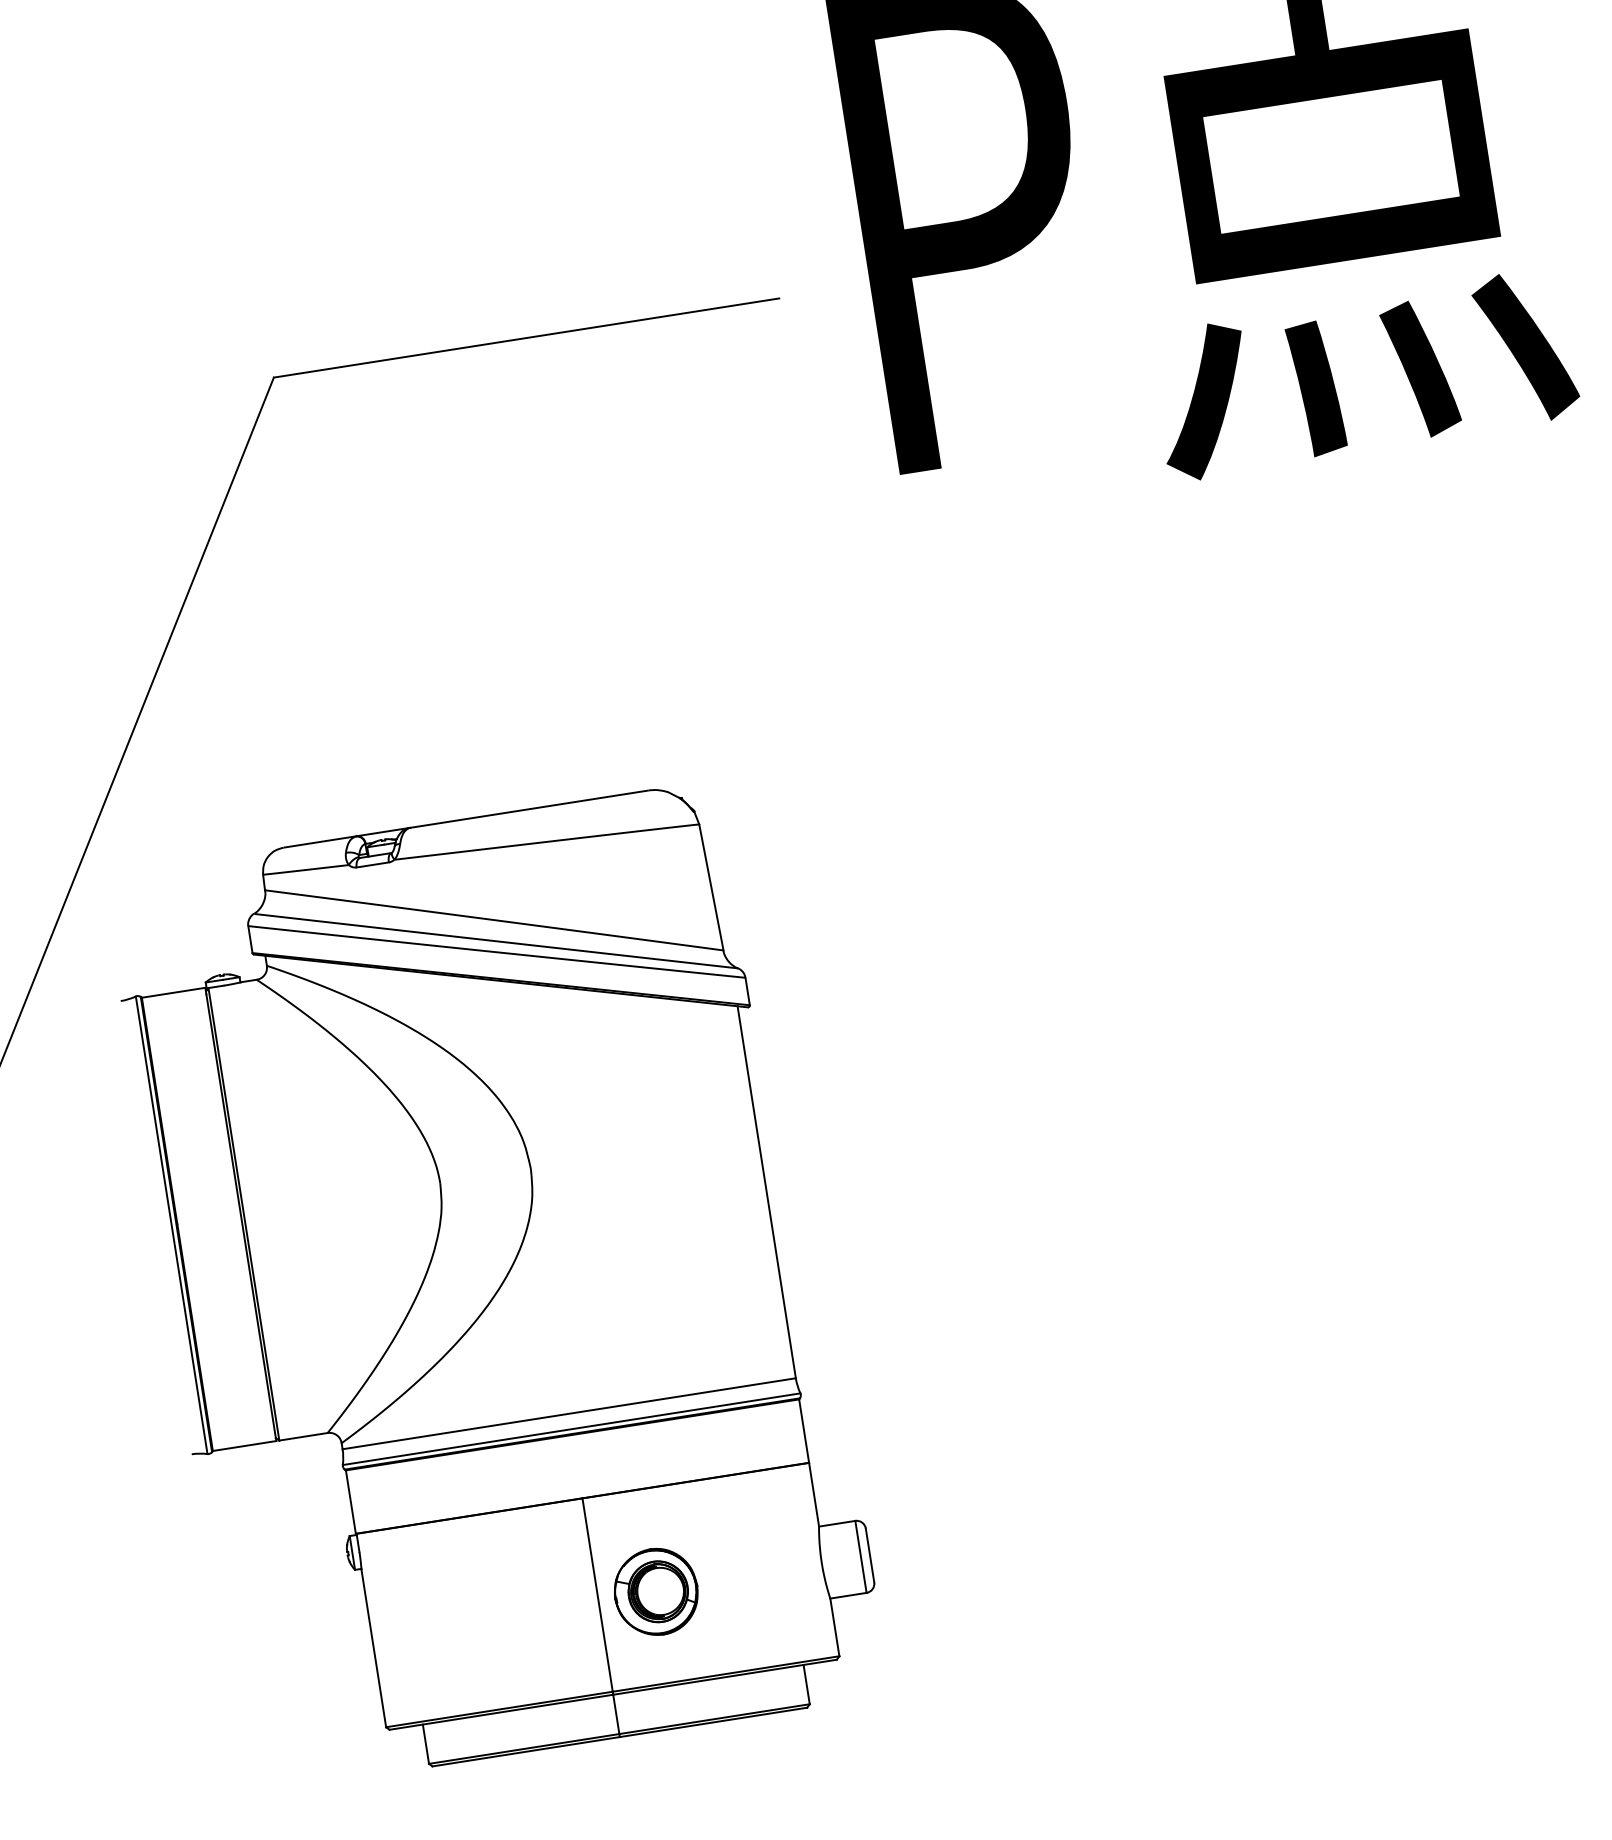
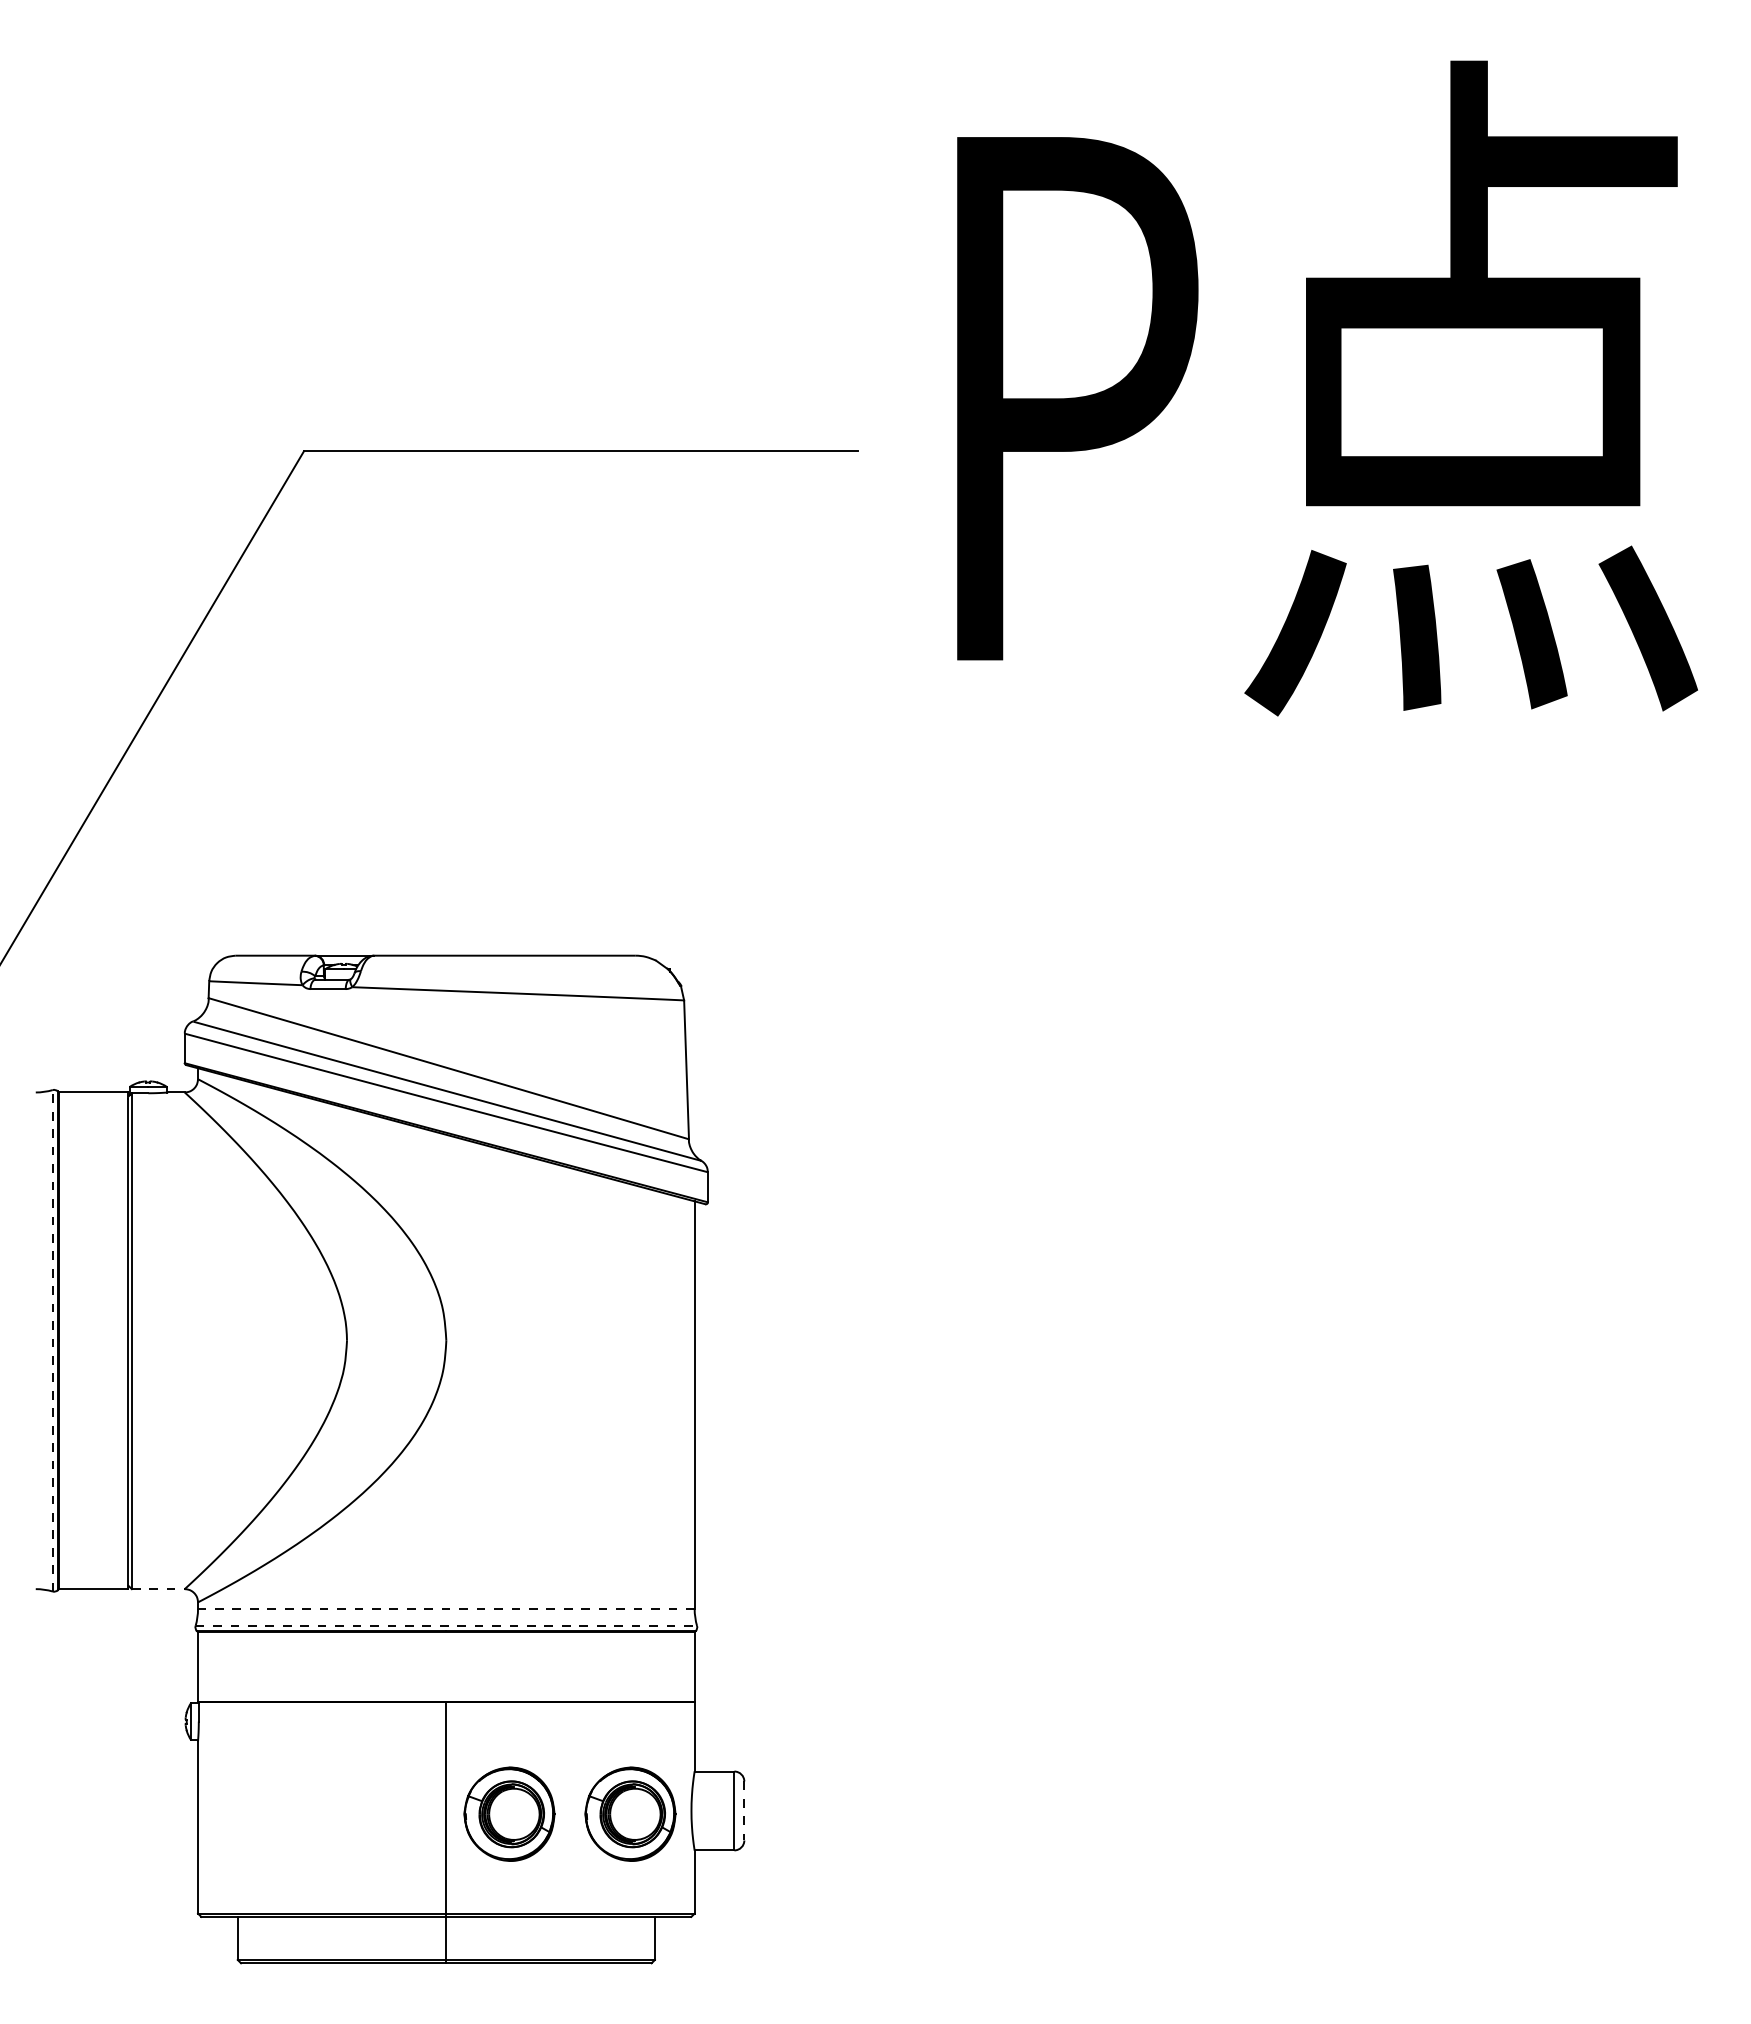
line: (171, 1225) -> (52, 1340), solid -> dashed
line: (568, 1414) -> (445, 1609), solid -> dashed
line: (571, 1428) -> (446, 1625), solid -> dashed
line: (303, 1437) -> (158, 1589), solid -> dashed
line: (870, 1555) -> (744, 1811), solid -> dashed
part: (766, 1574) -> (630, 1813), added

